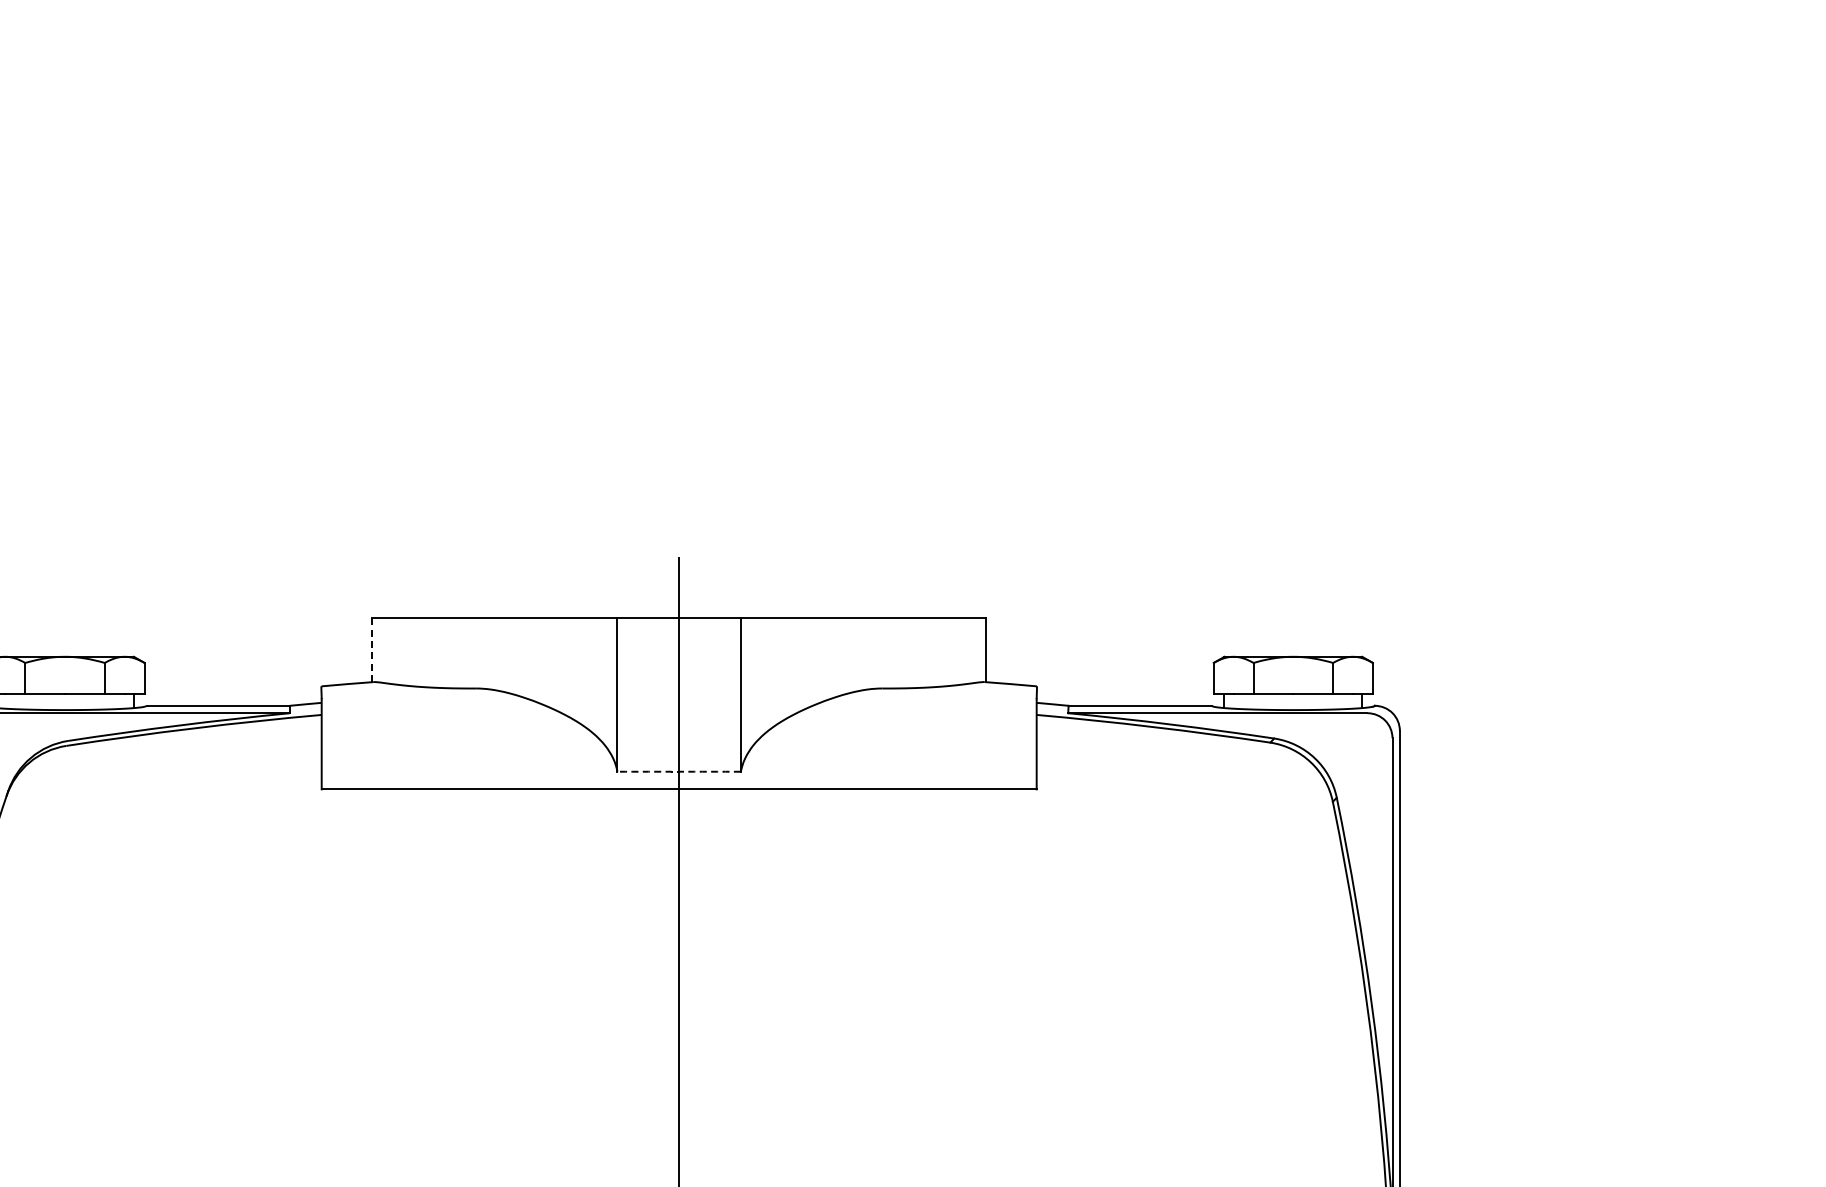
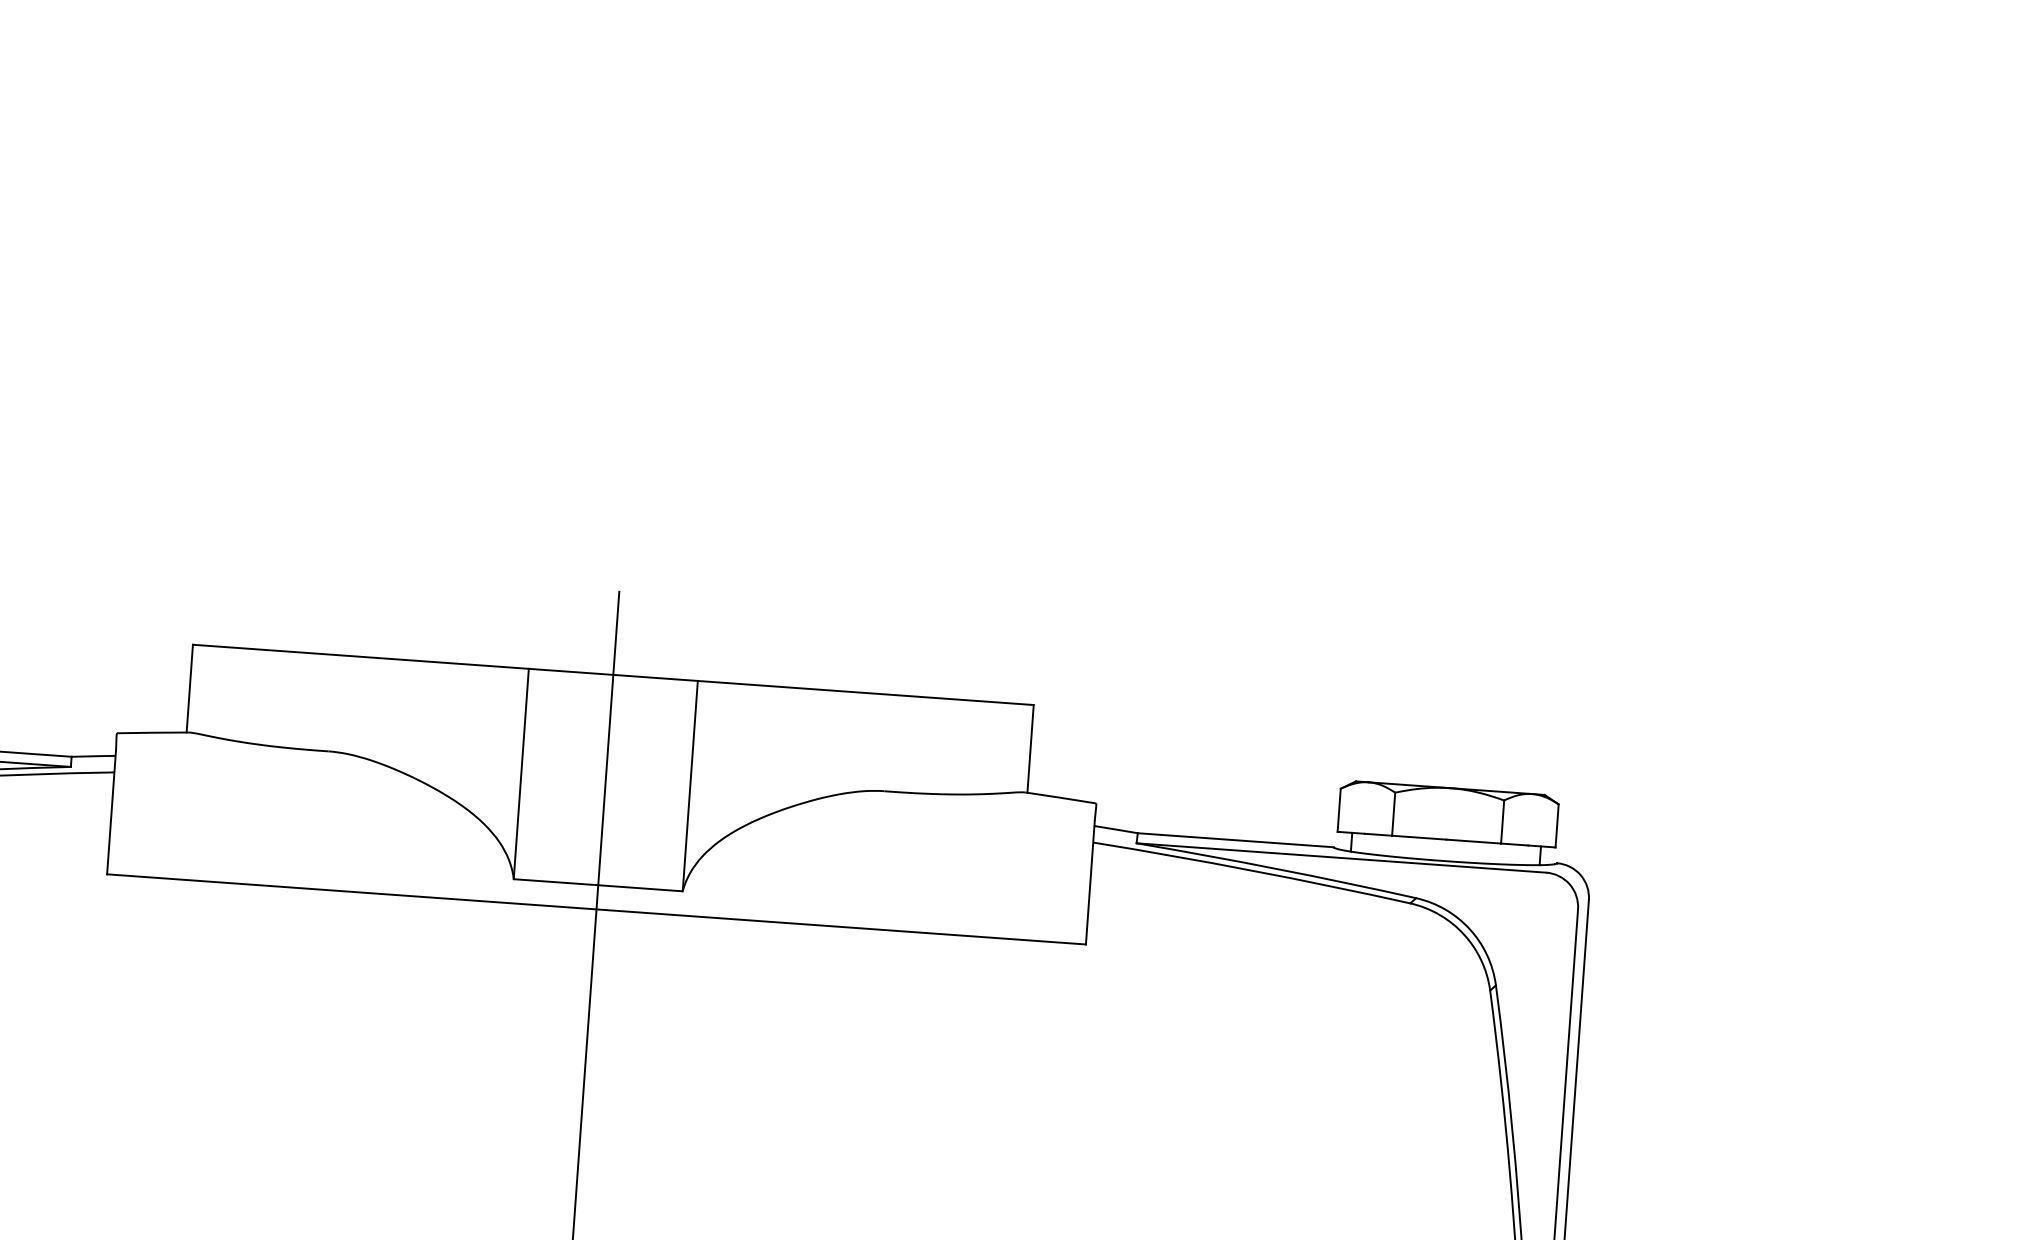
line: (372, 649) -> (190, 687), dashed -> solid
arc: (679, 771) -> (598, 884), dashed -> solid

